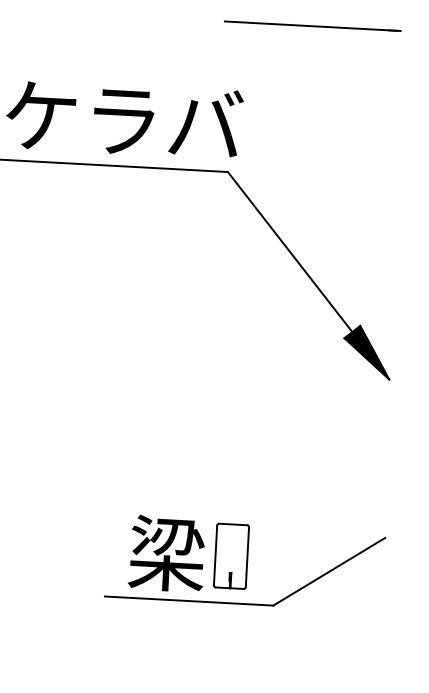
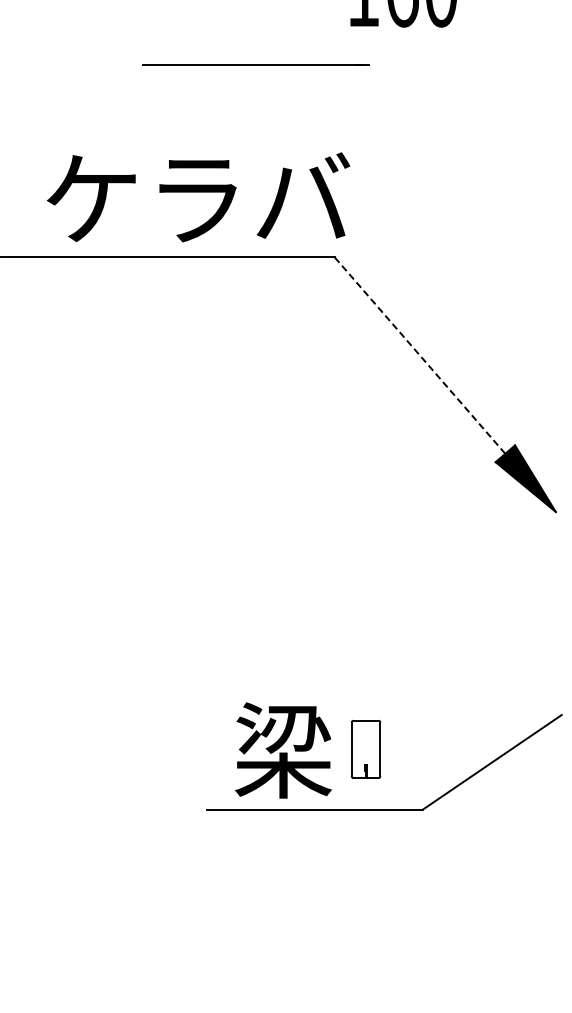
line: (312, 25) -> (256, 64), moved
line: (289, 251) -> (419, 355), solid -> dashed
part: (231, 556) -> (365, 749), size x0.7

